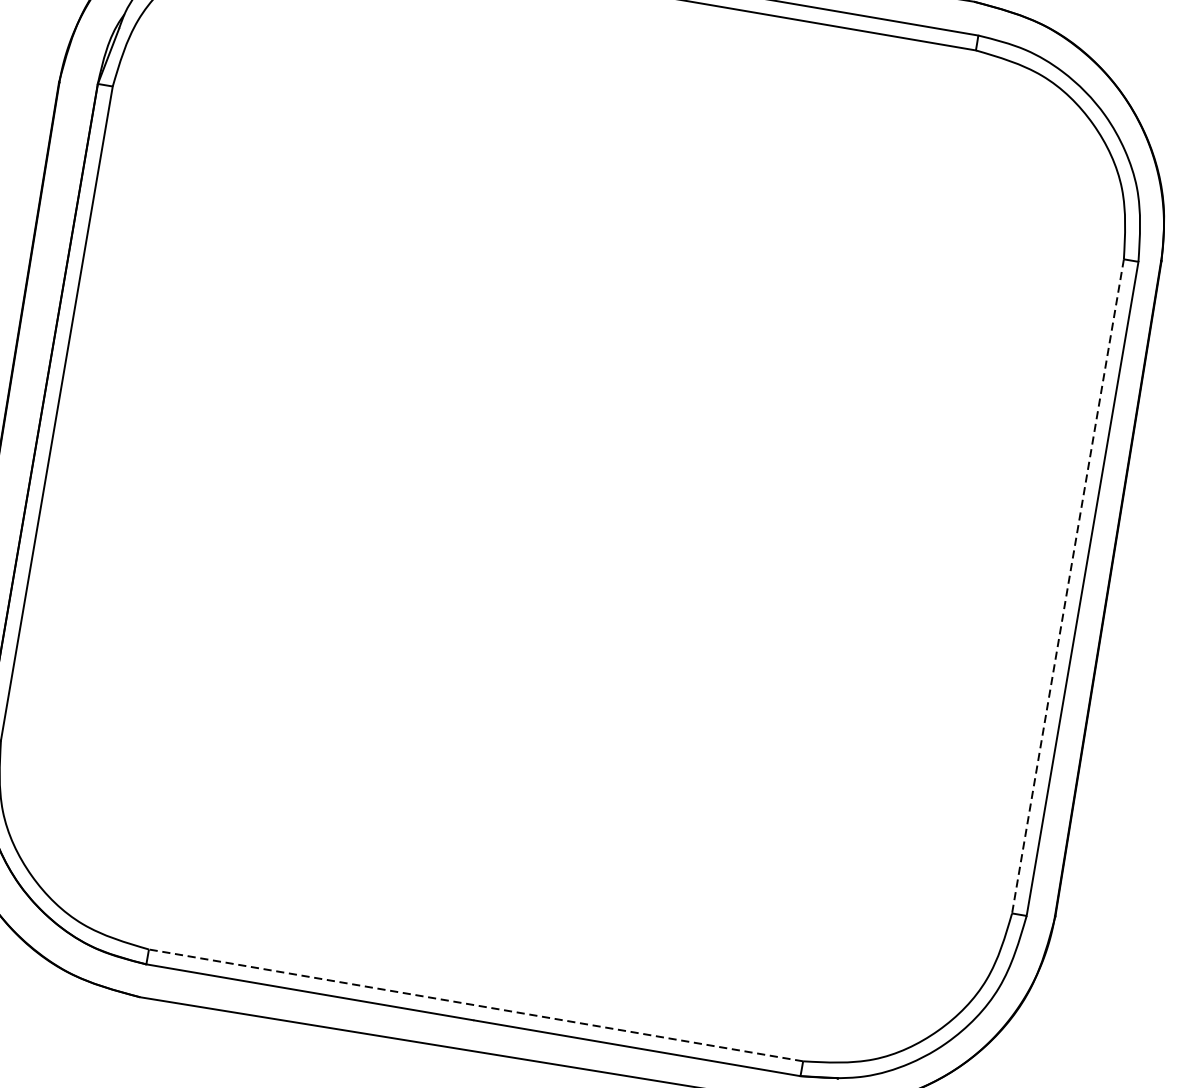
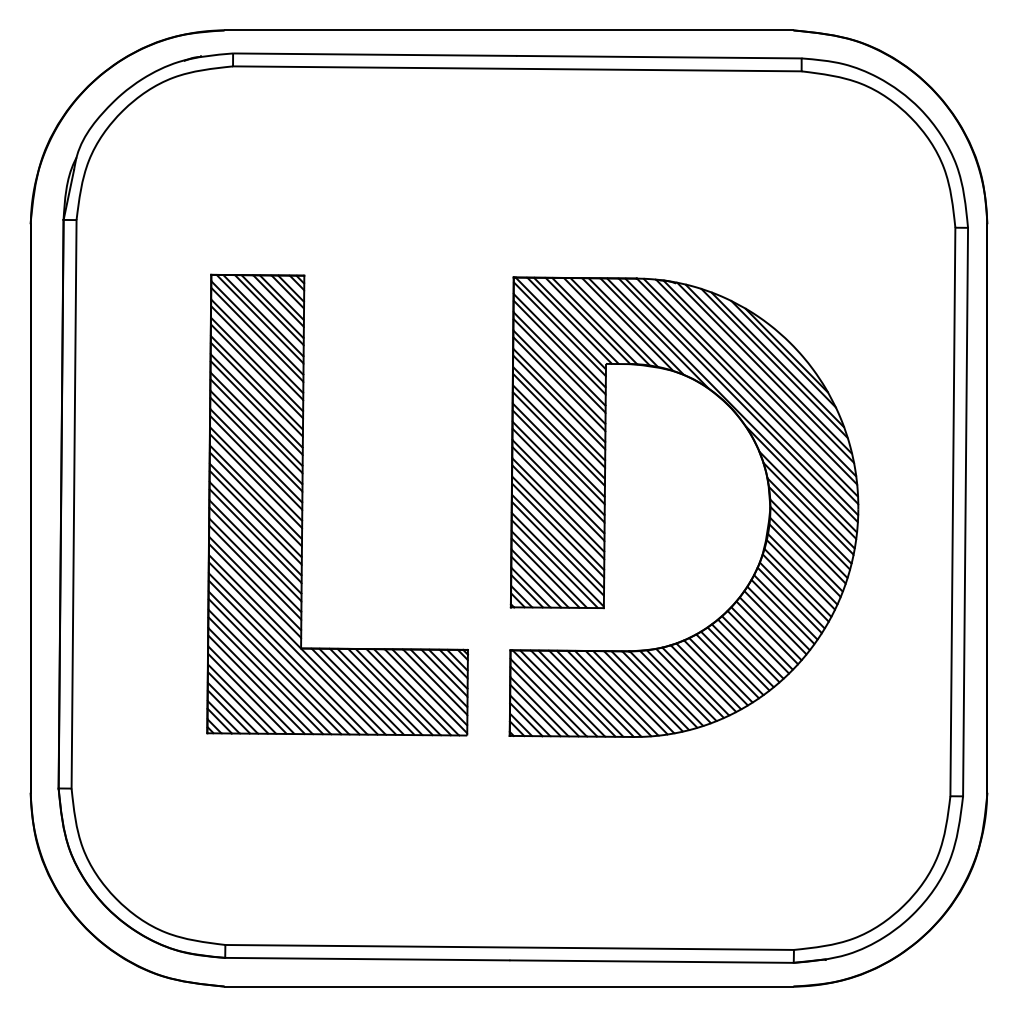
part: (321, 456) -> (303, 504), added
part: (668, 515) -> (605, 506), added
line: (1067, 586) -> (952, 512), dashed -> solid
line: (475, 1005) -> (509, 947), dashed -> solid

